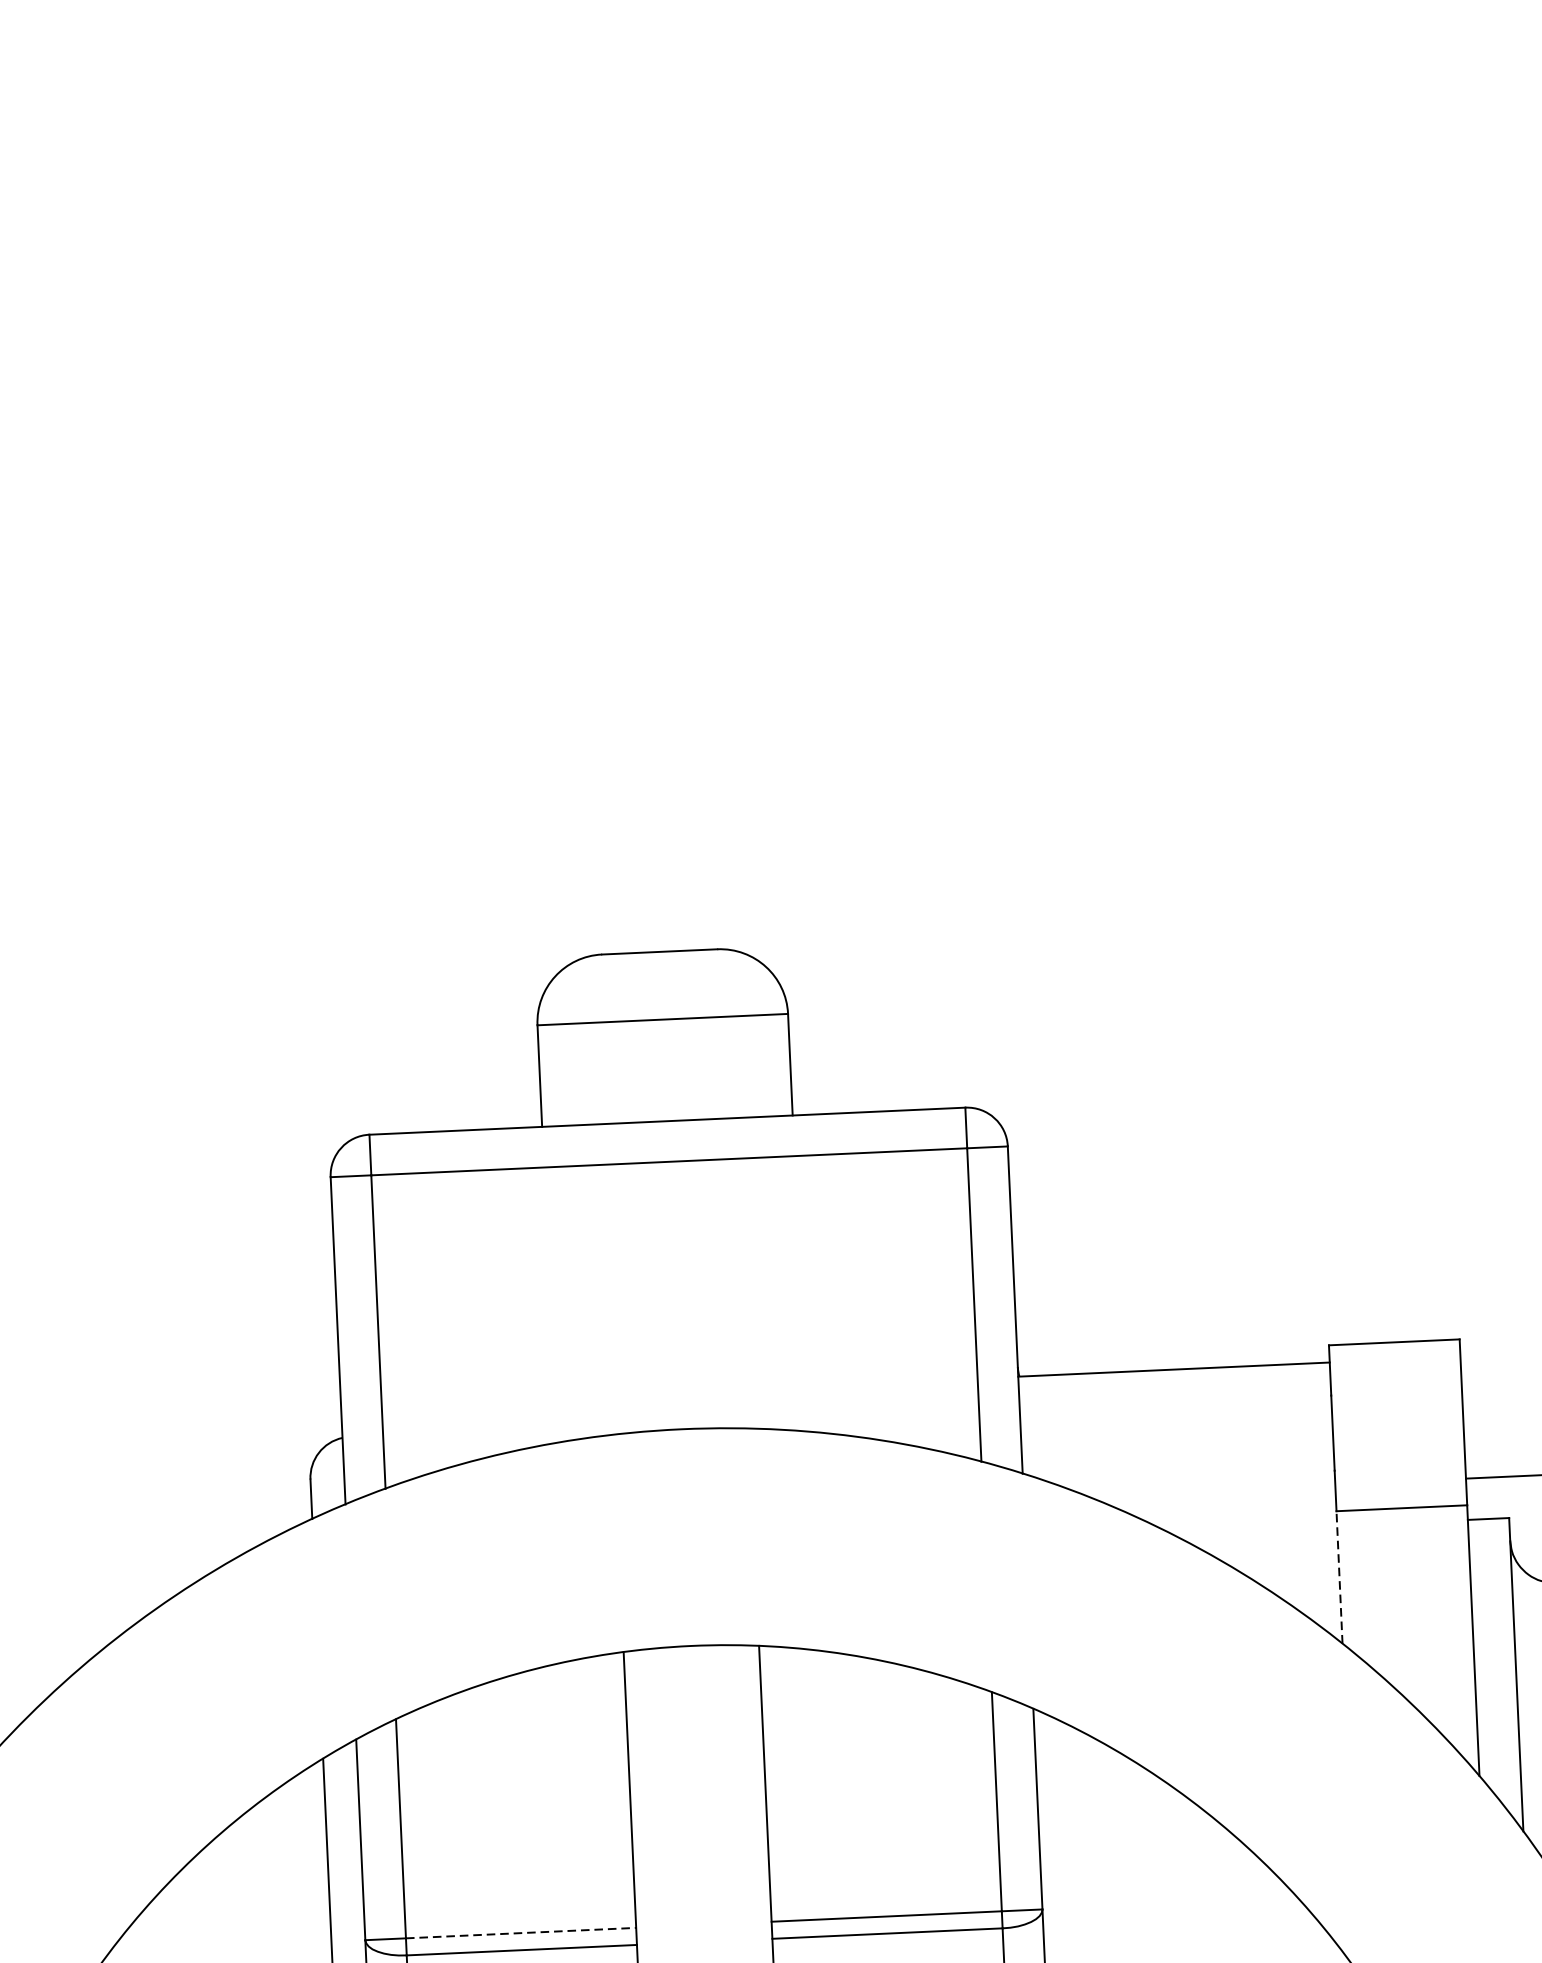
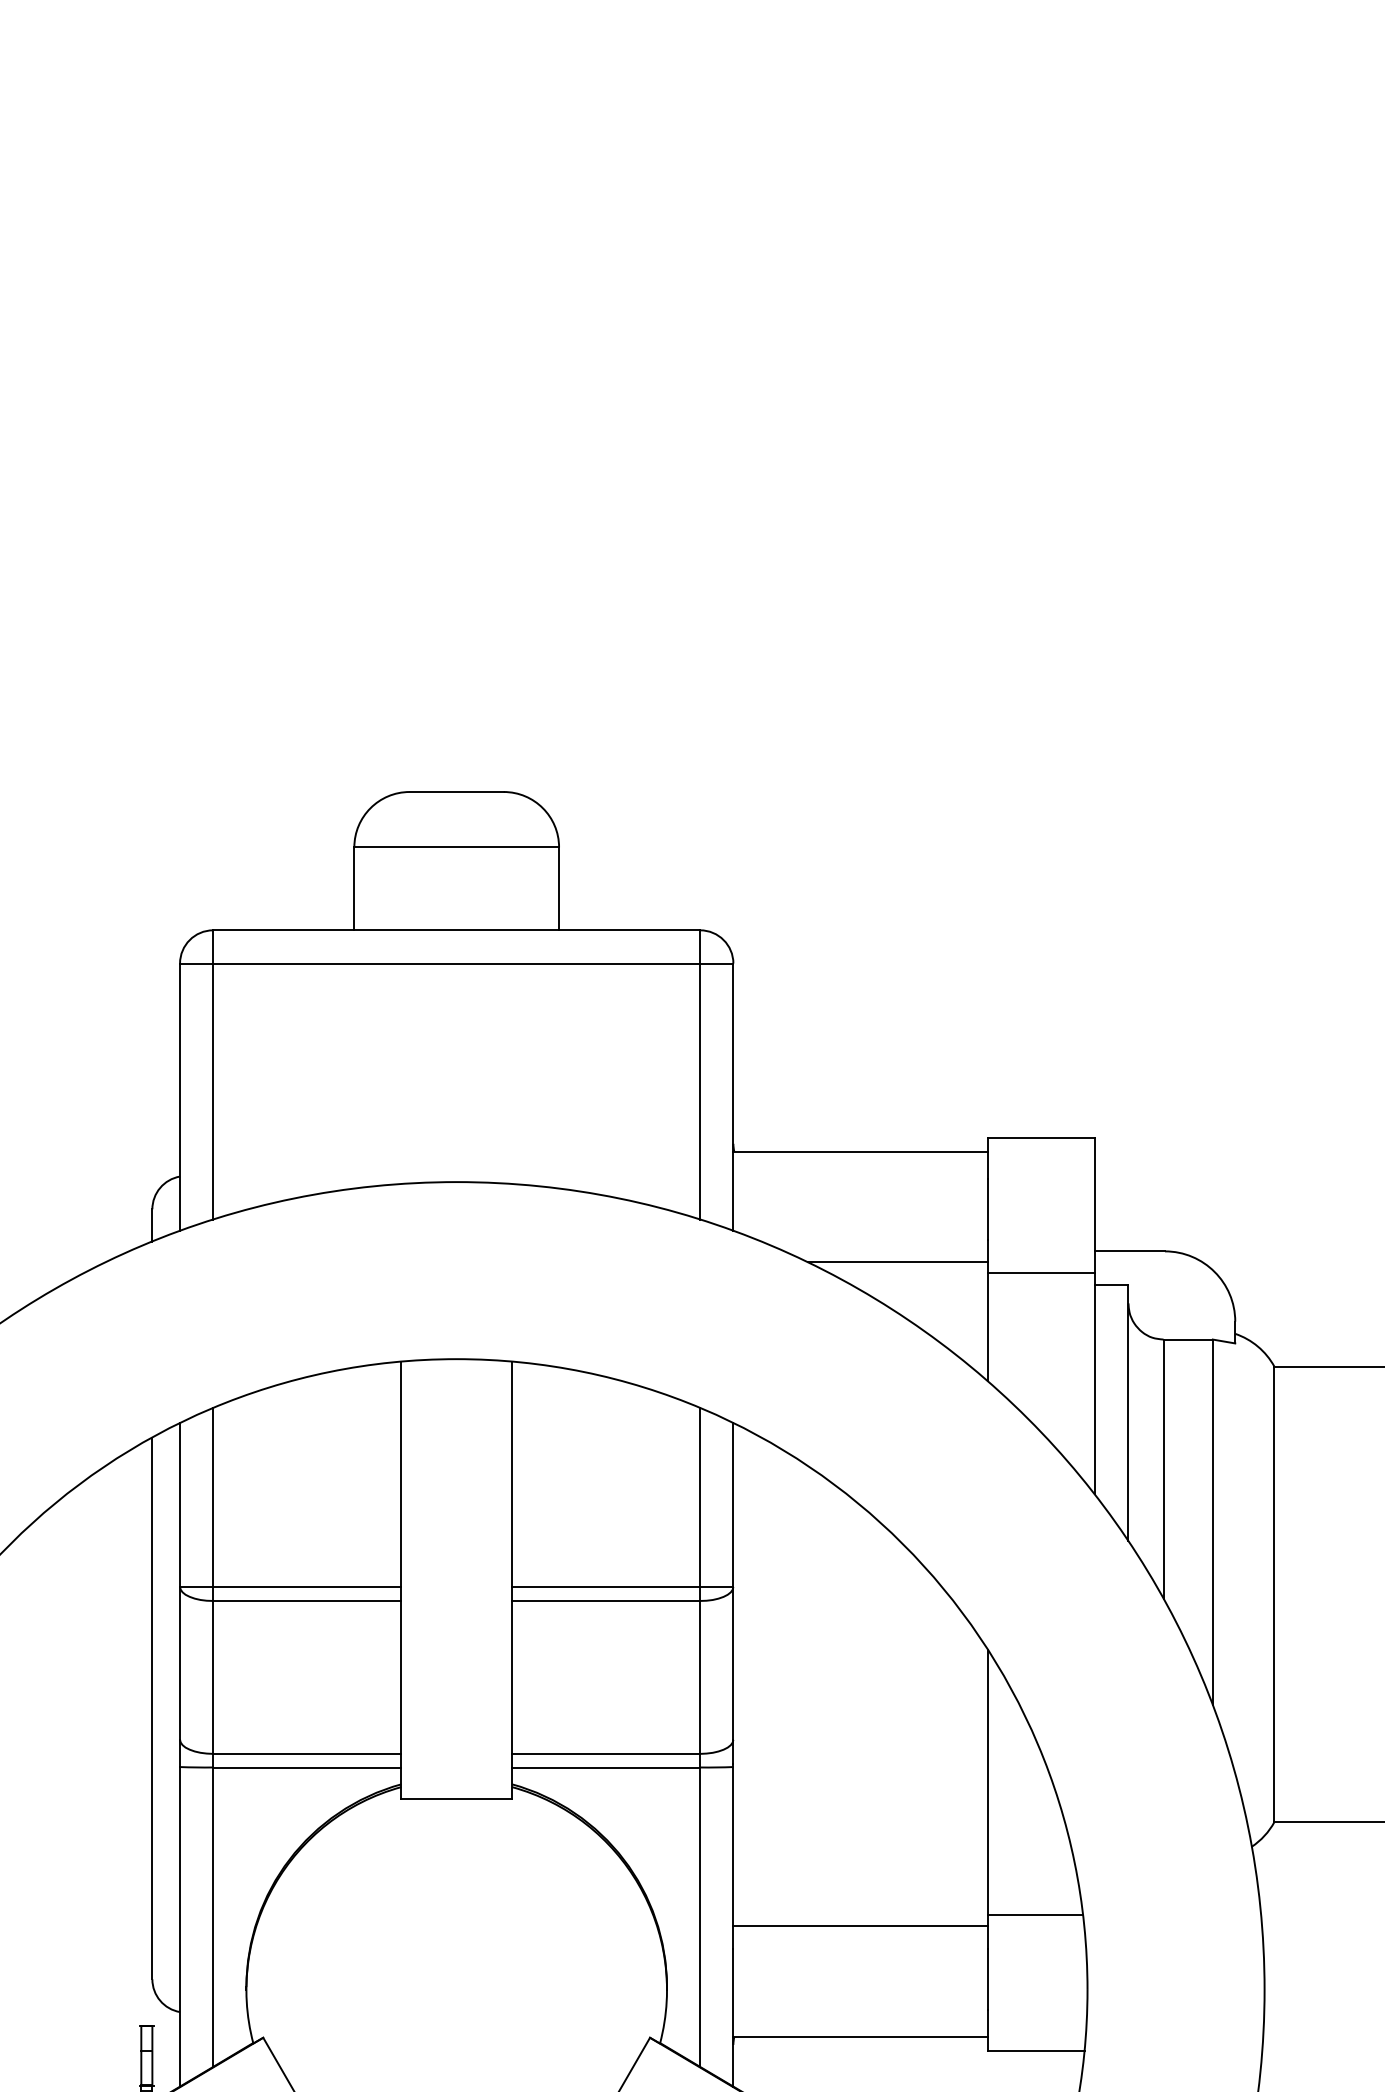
line: (1225, 1503) -> (897, 1262), added
line: (1338, 1576) -> (987, 1326), dashed -> solid
line: (521, 1933) -> (307, 1587), dashed -> solid

